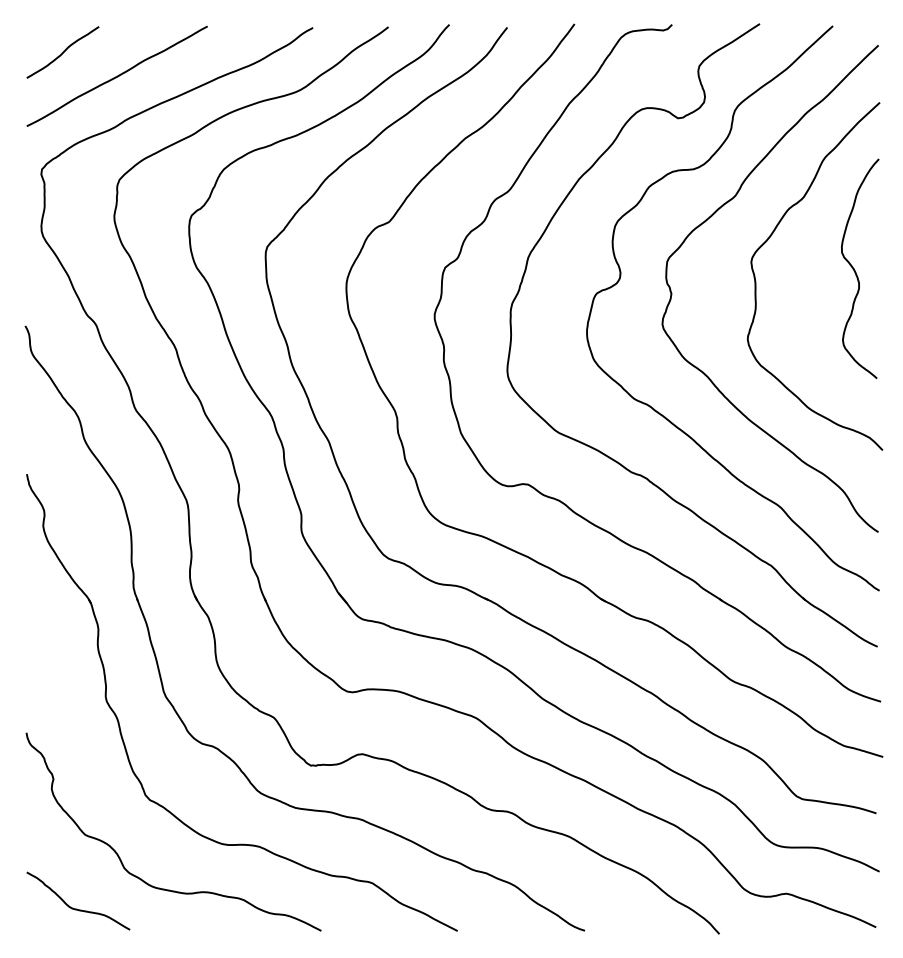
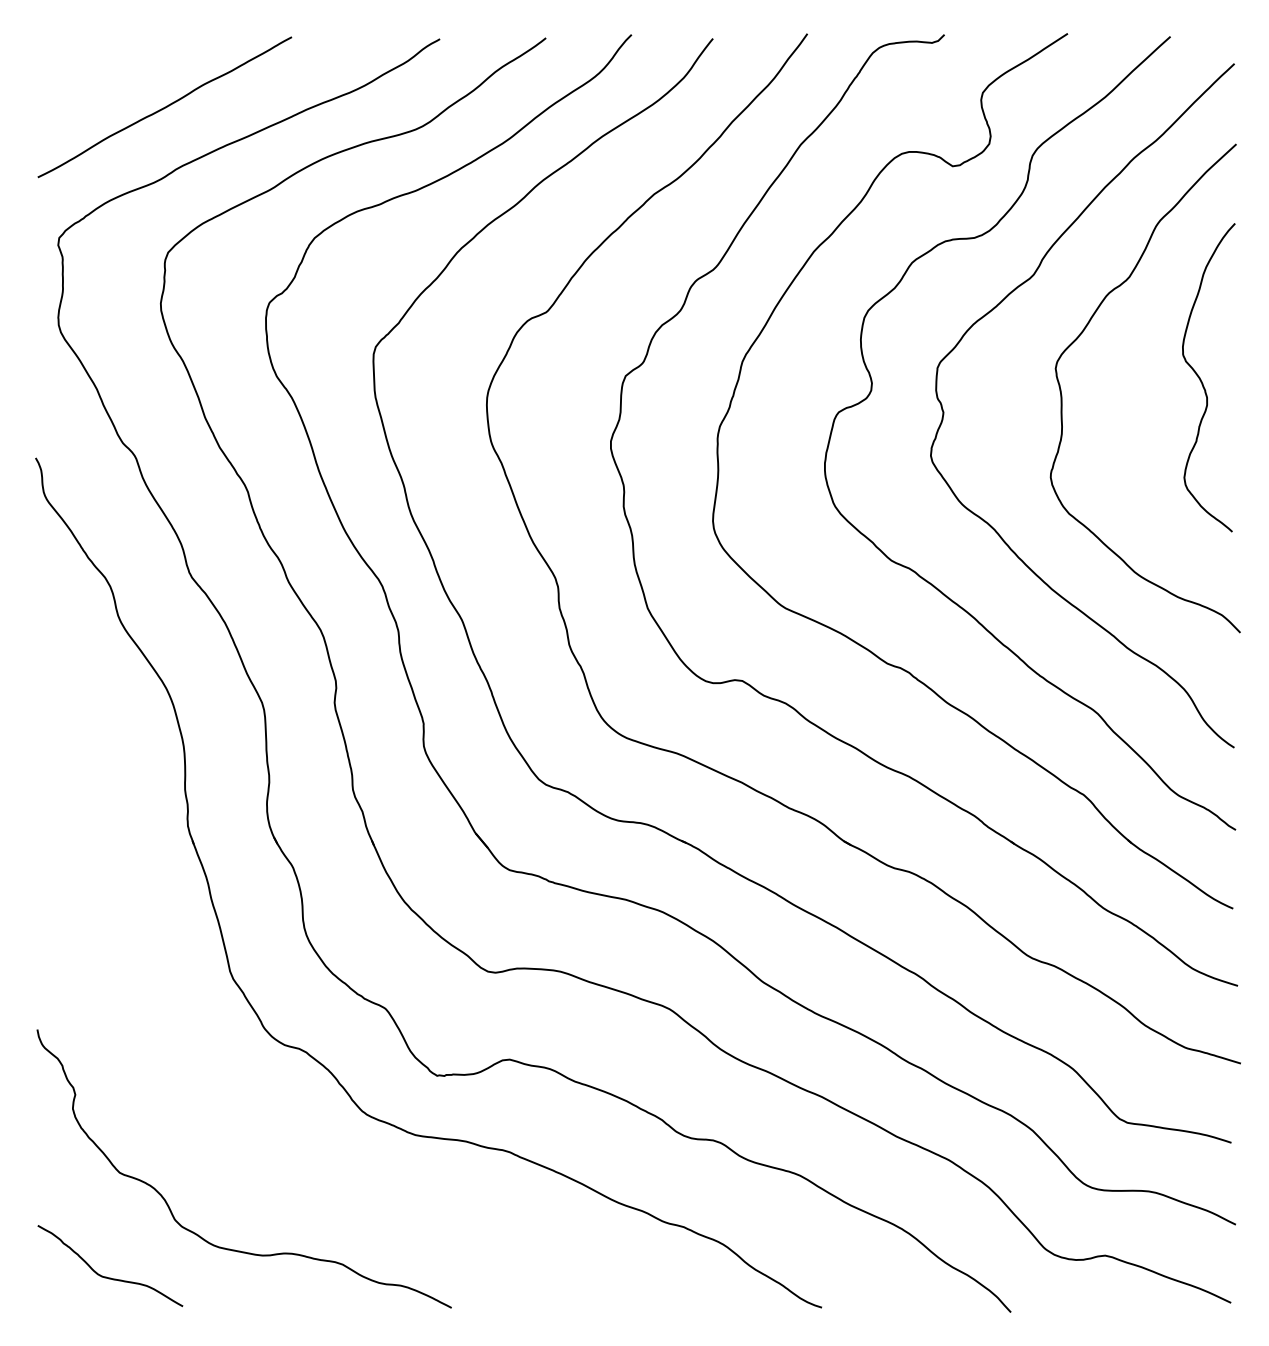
curve: (62, 52) -> (87, 73), removed
part: (120, 725) -> (169, 1019), removed

